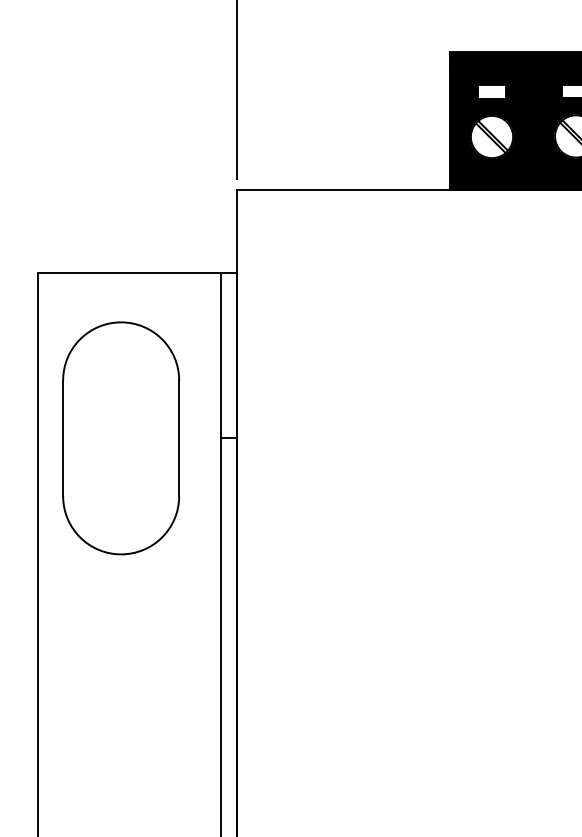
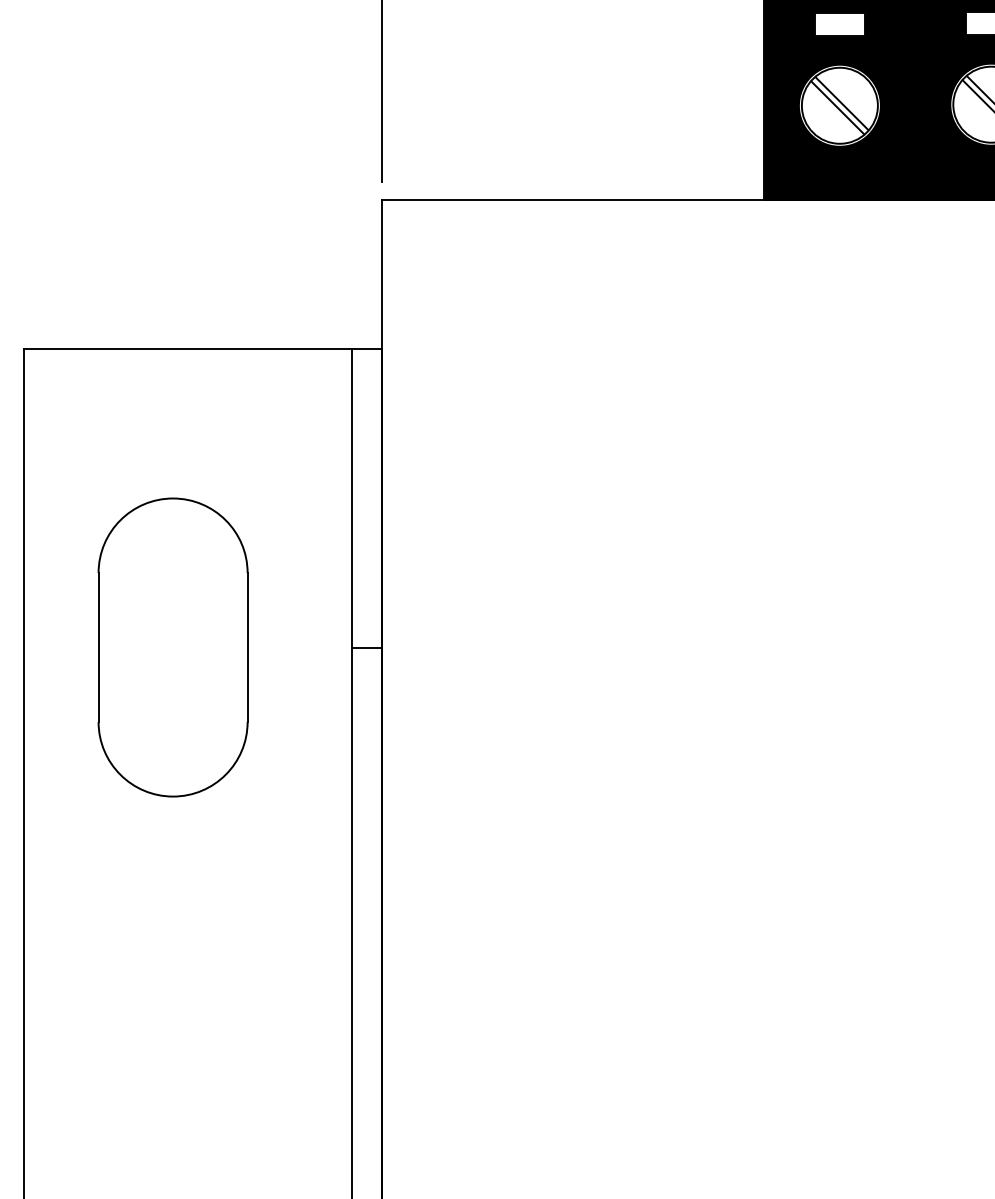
part: (121, 437) -> (173, 646), size x0.71

